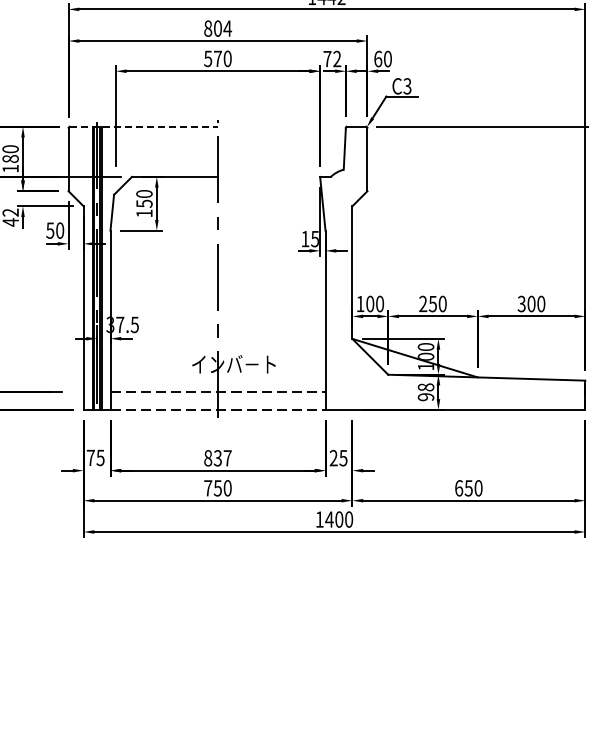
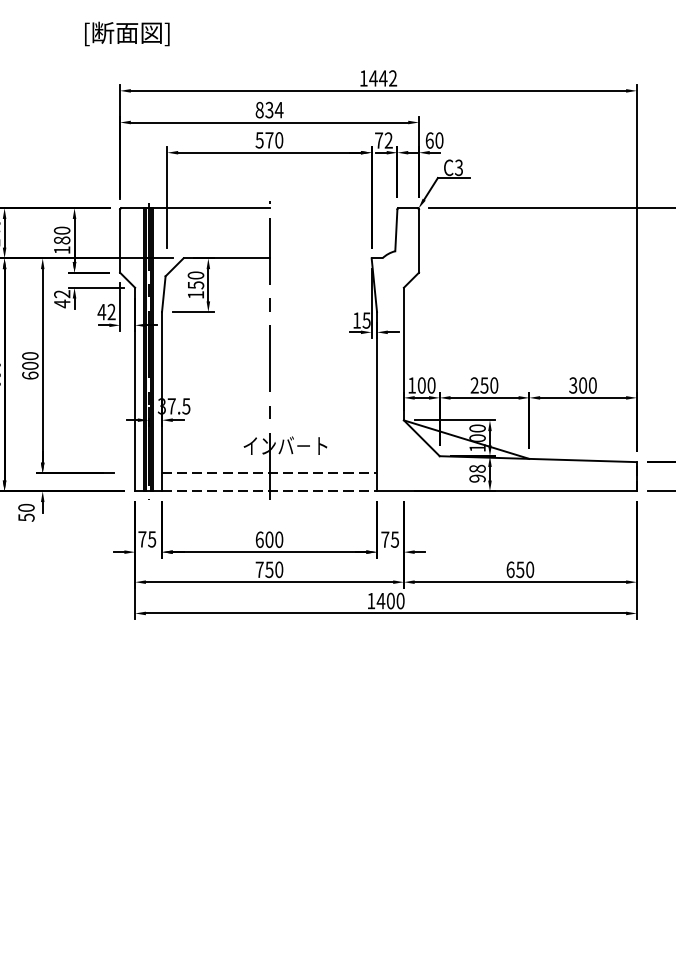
text: (217, 29) -> (269, 110), 804 -> 834
line: (143, 127) -> (195, 208), dashed -> solid
text: (54, 231) -> (106, 312), 50 -> 42
text: (217, 458) -> (269, 539), 837 -> 600
text: (333, 458) -> (385, 539), 25 -> 75

